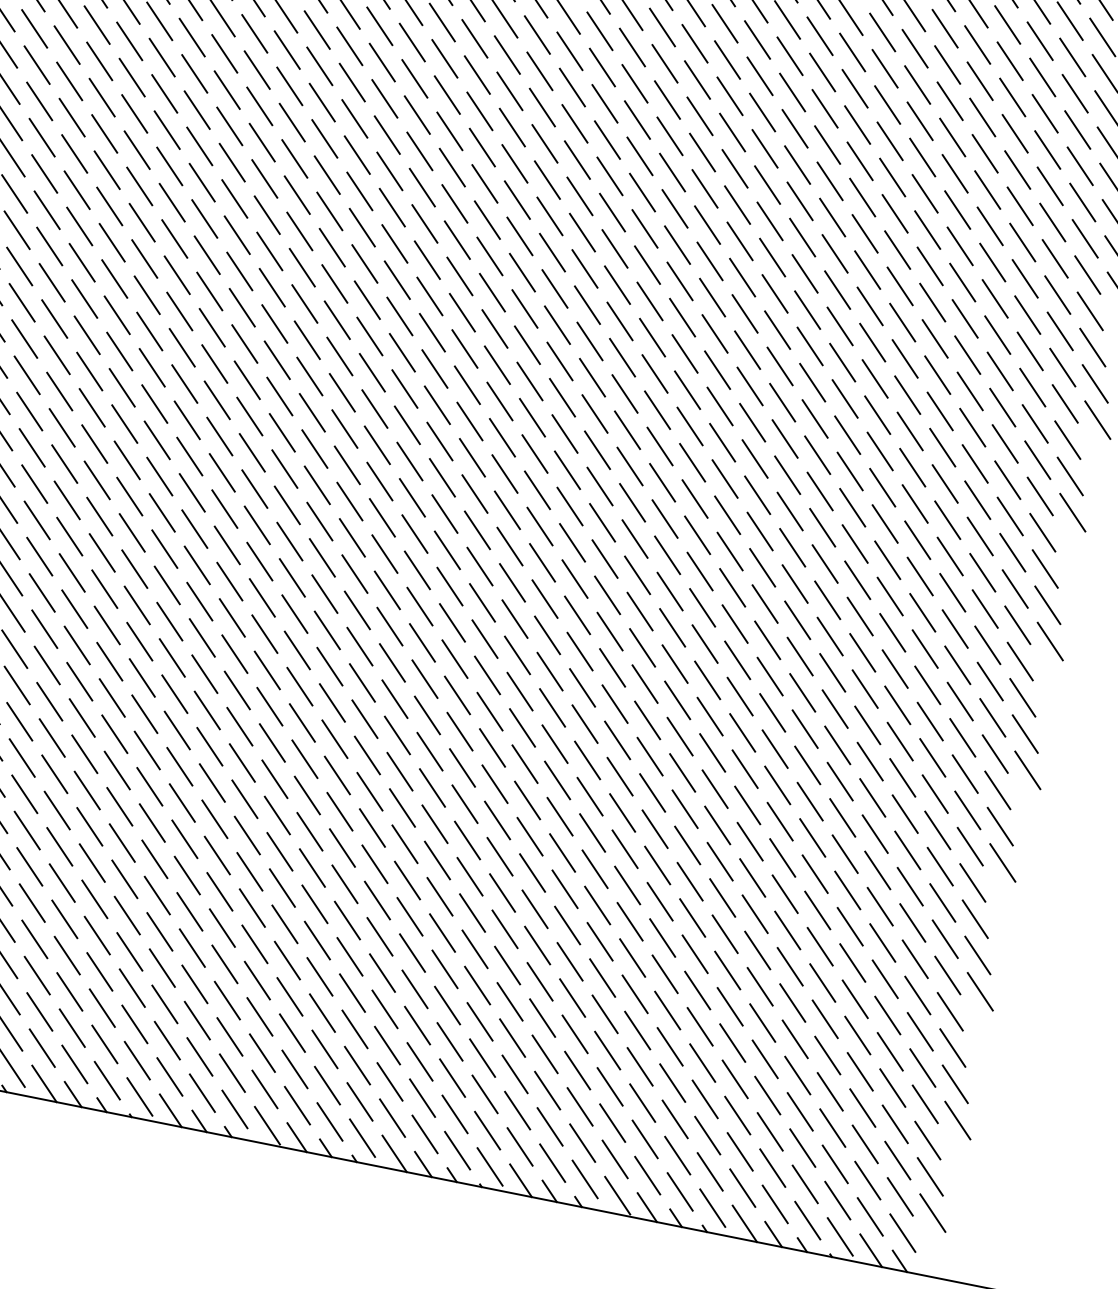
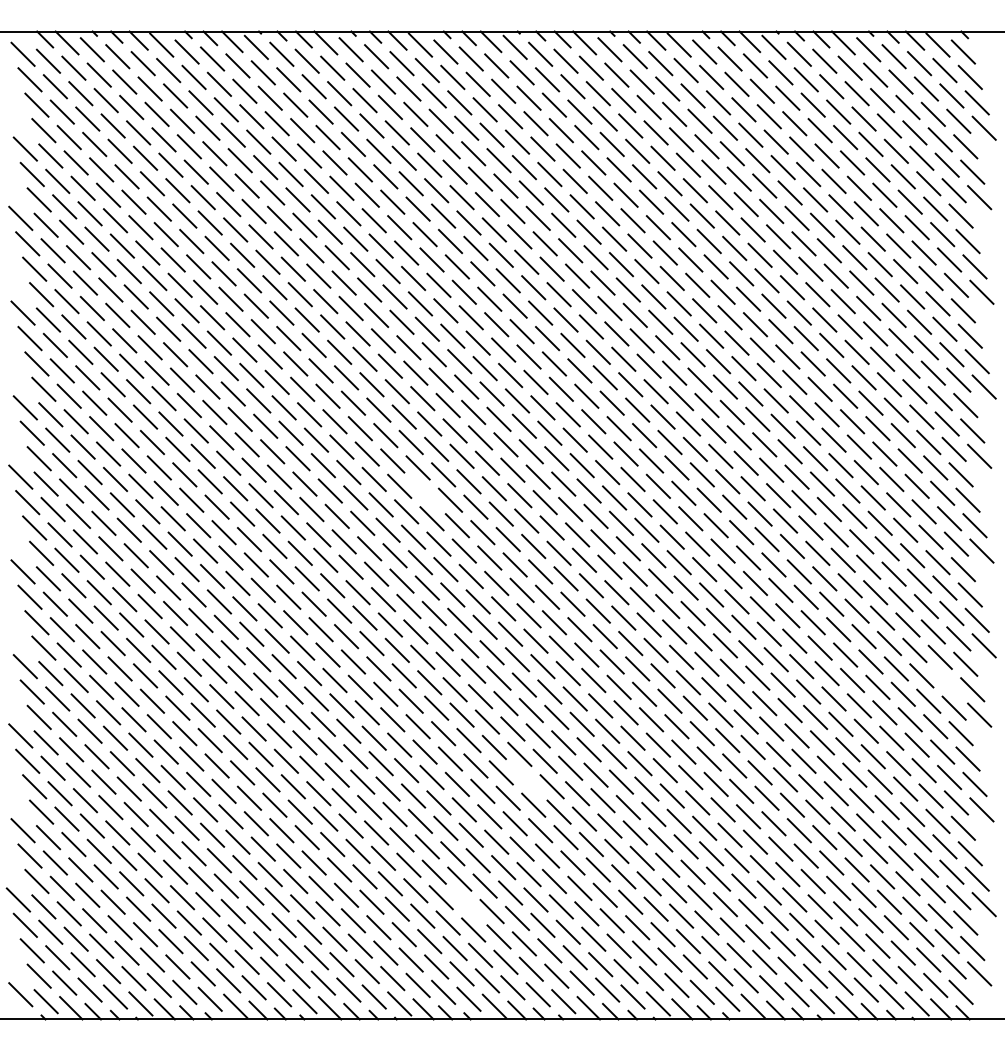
line: (311, 411) -> (424, 492), removed
line: (966, 809) -> (946, 682), removed
line: (372, 827) -> (526, 779), removed
line: (257, 980) -> (466, 904), removed

